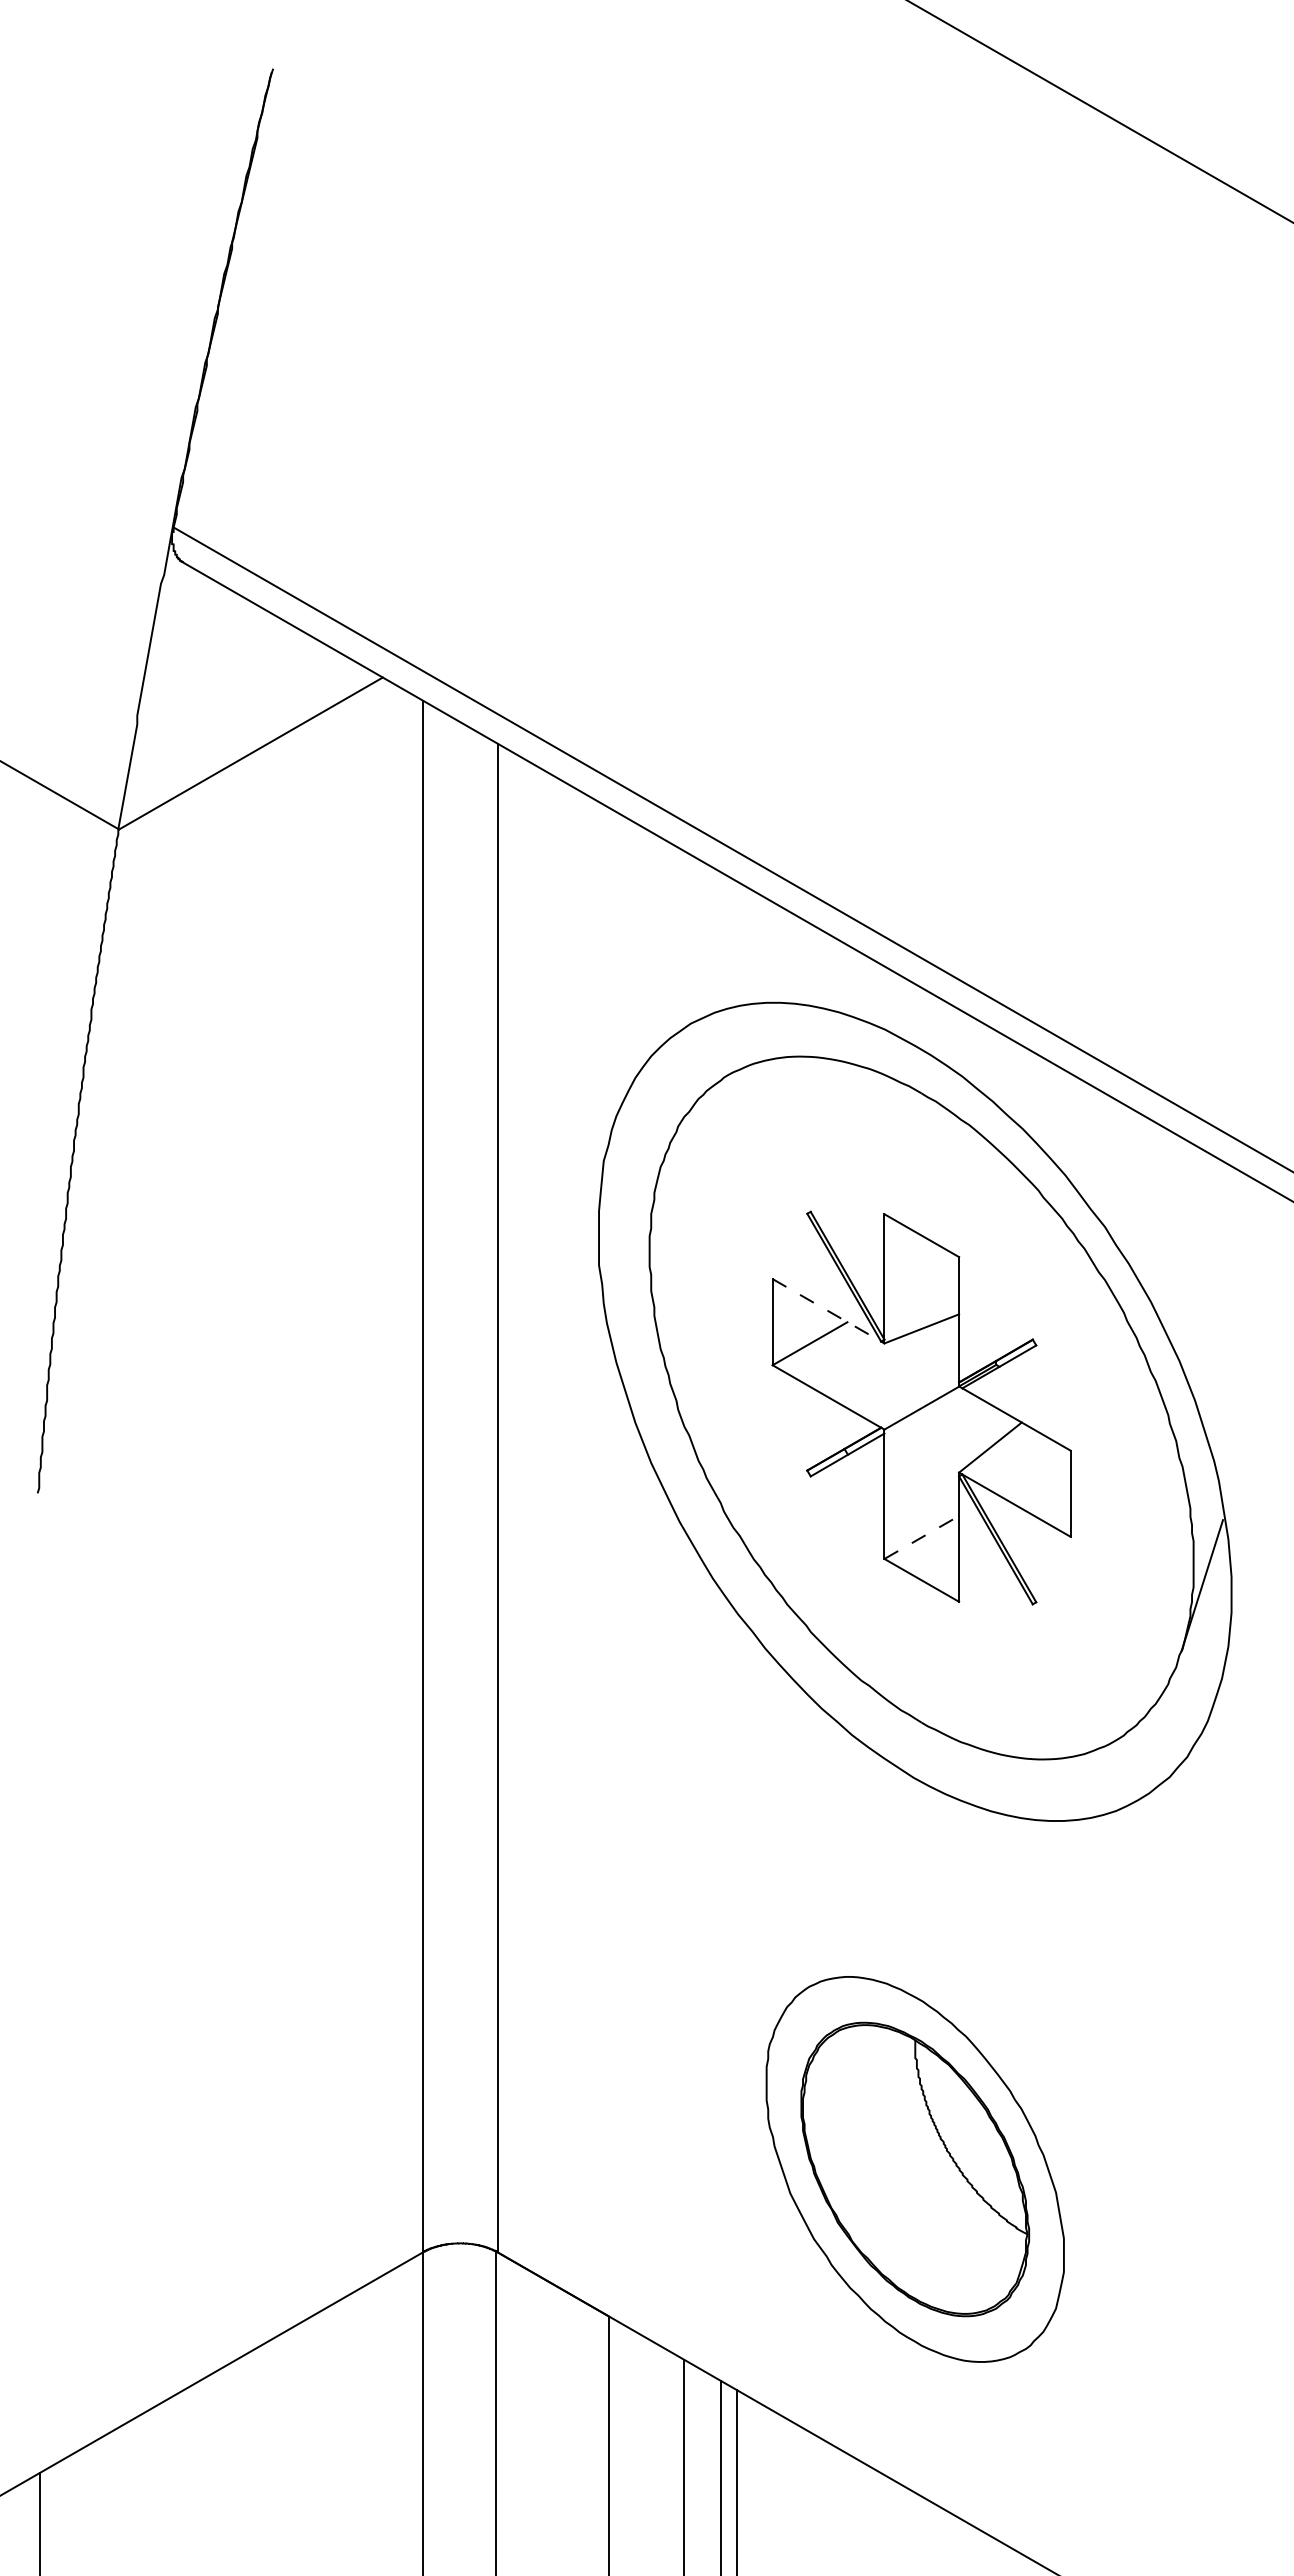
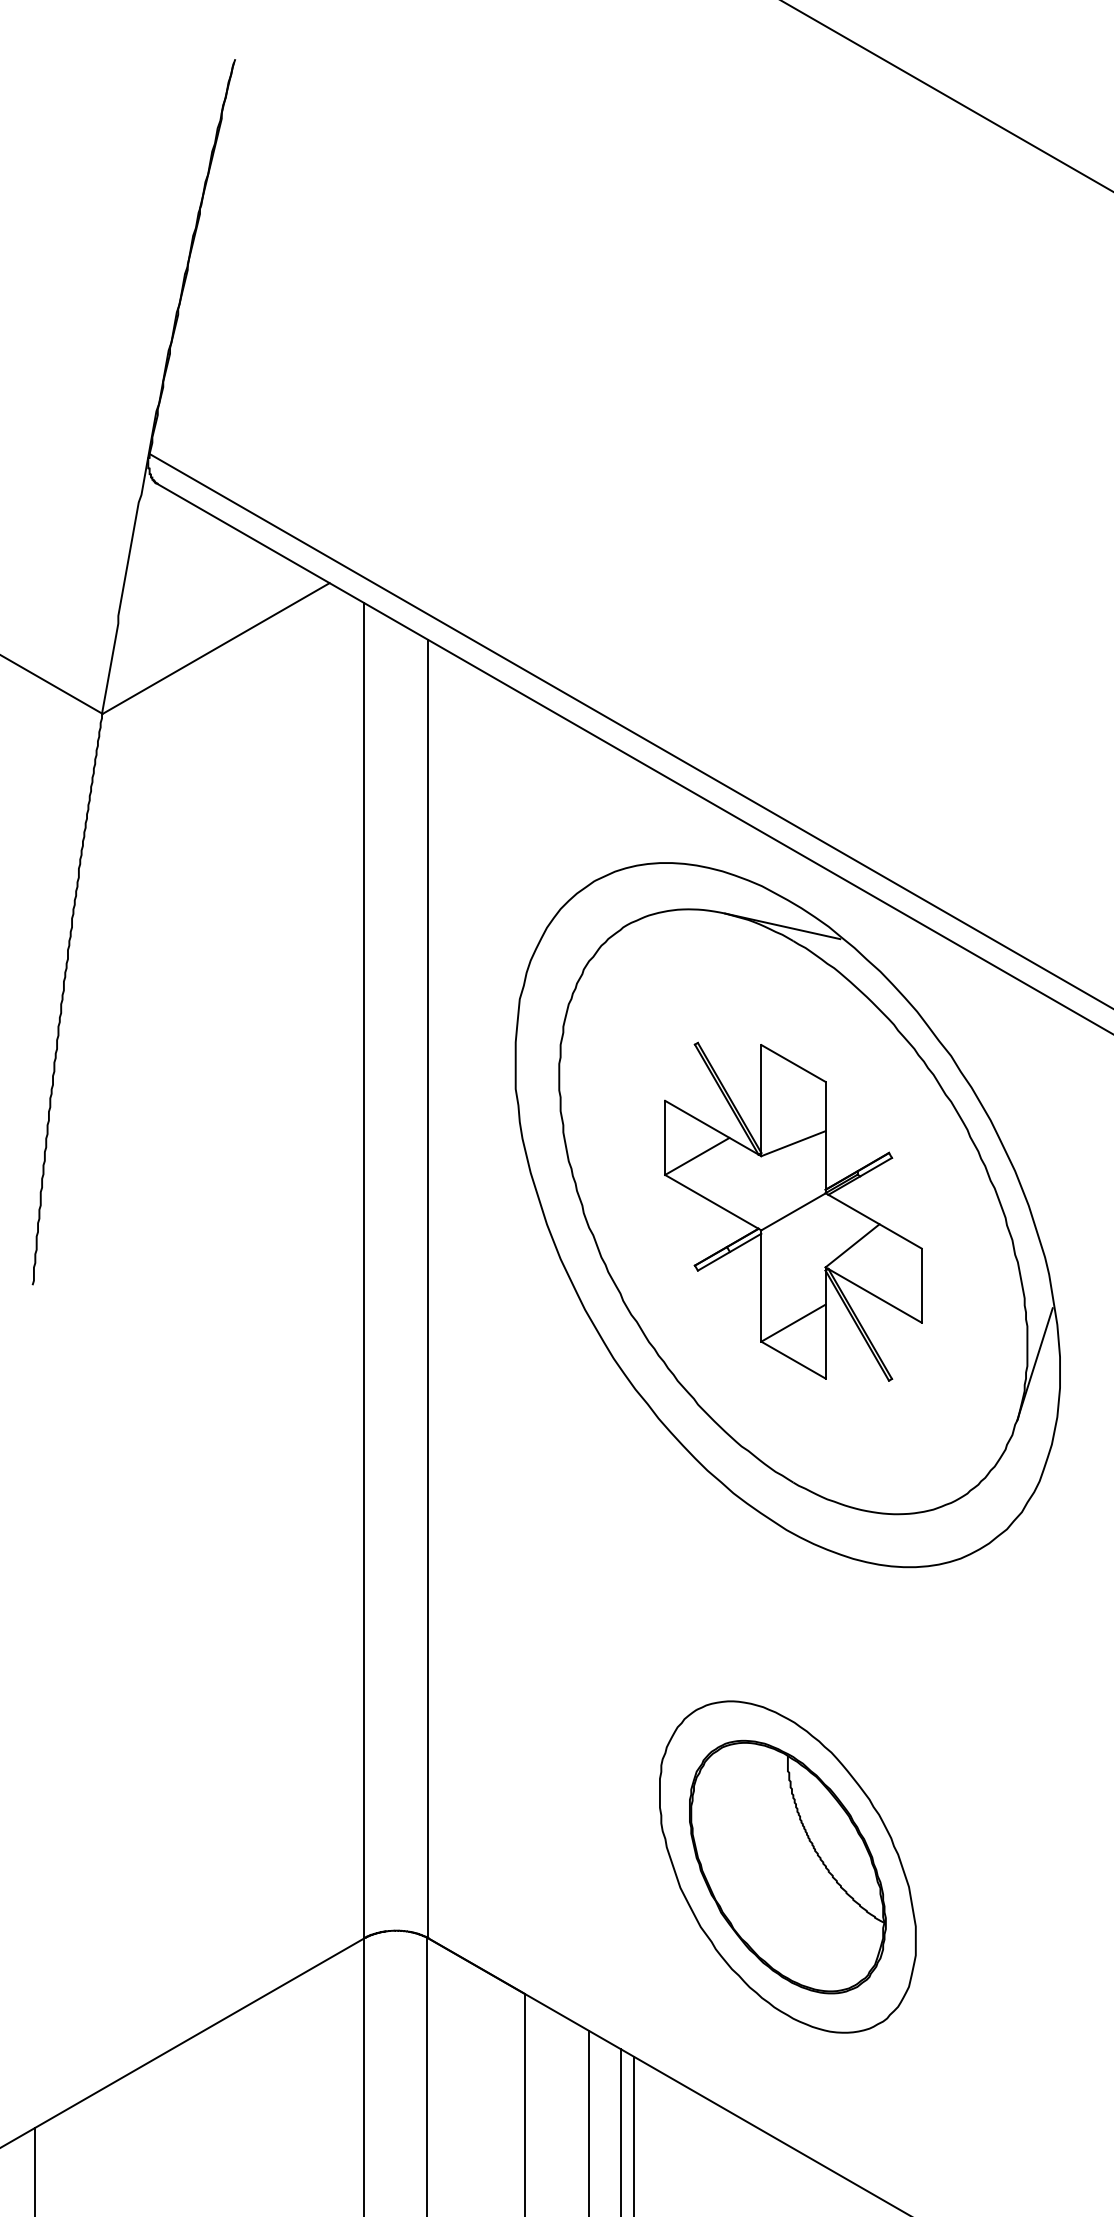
line: (909, 1076) -> (782, 926), added
line: (826, 1310) -> (711, 1127), dashed -> solid
line: (922, 1537) -> (794, 1323), dashed -> solid

